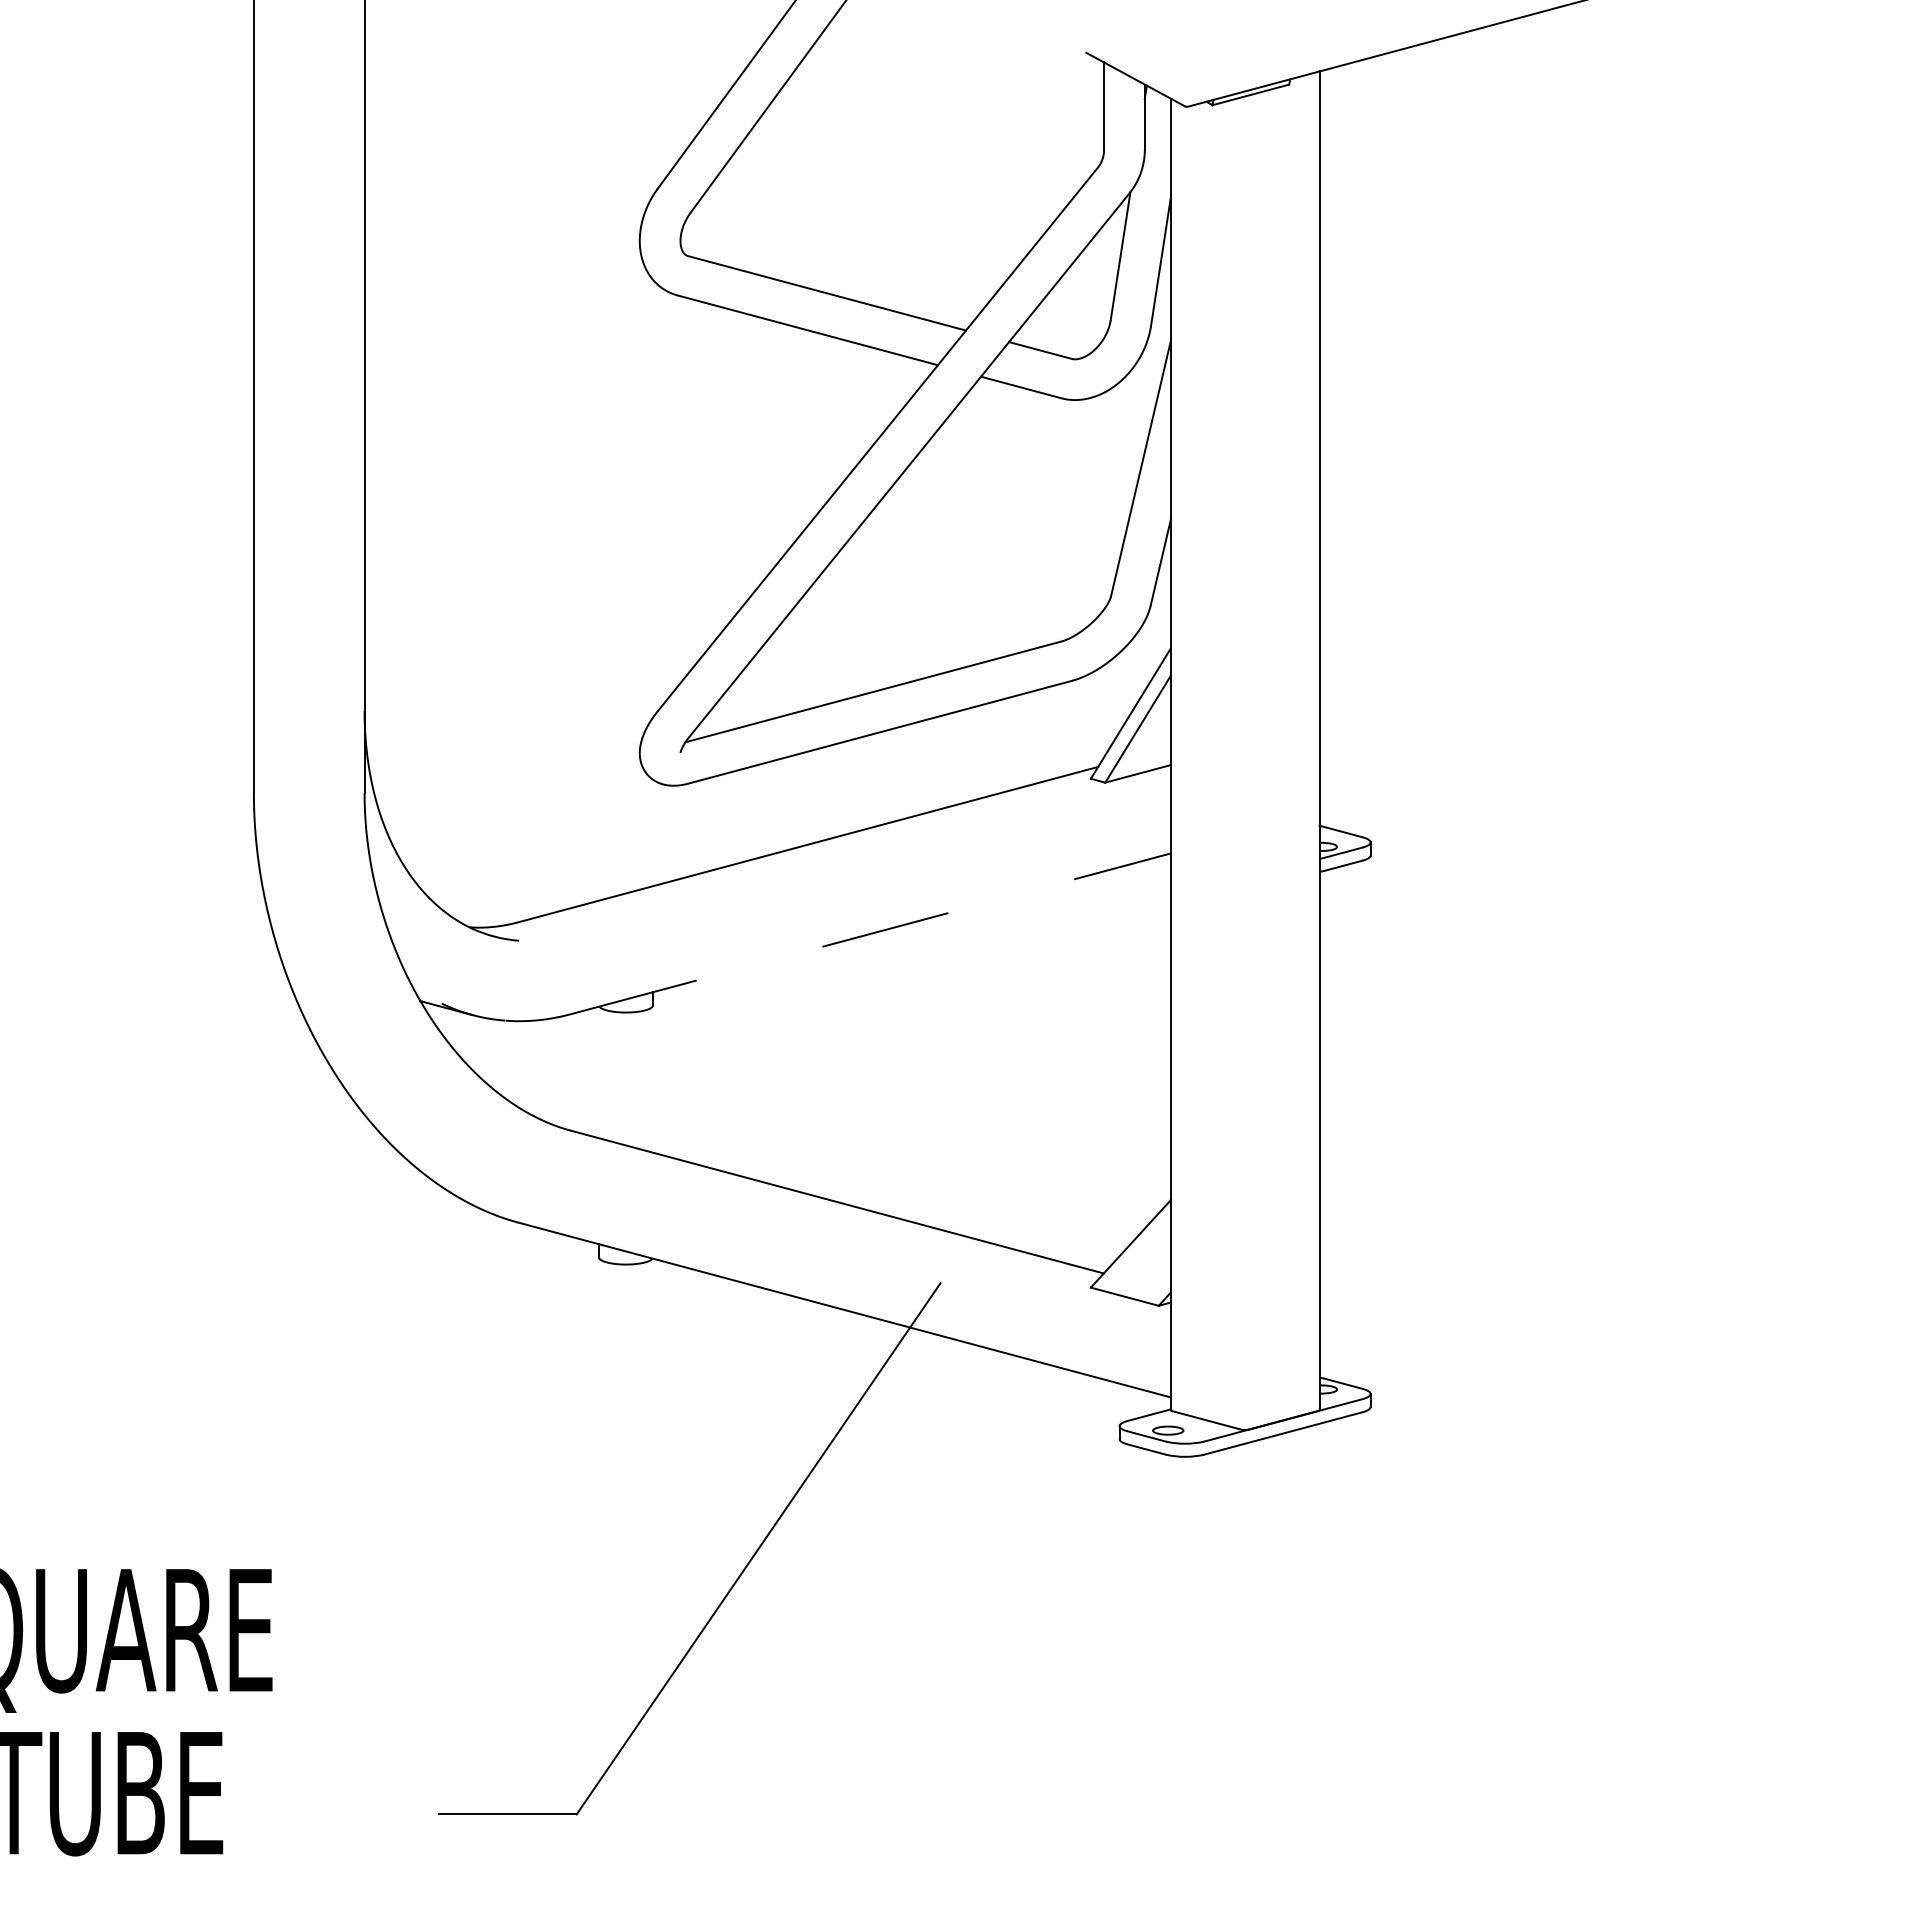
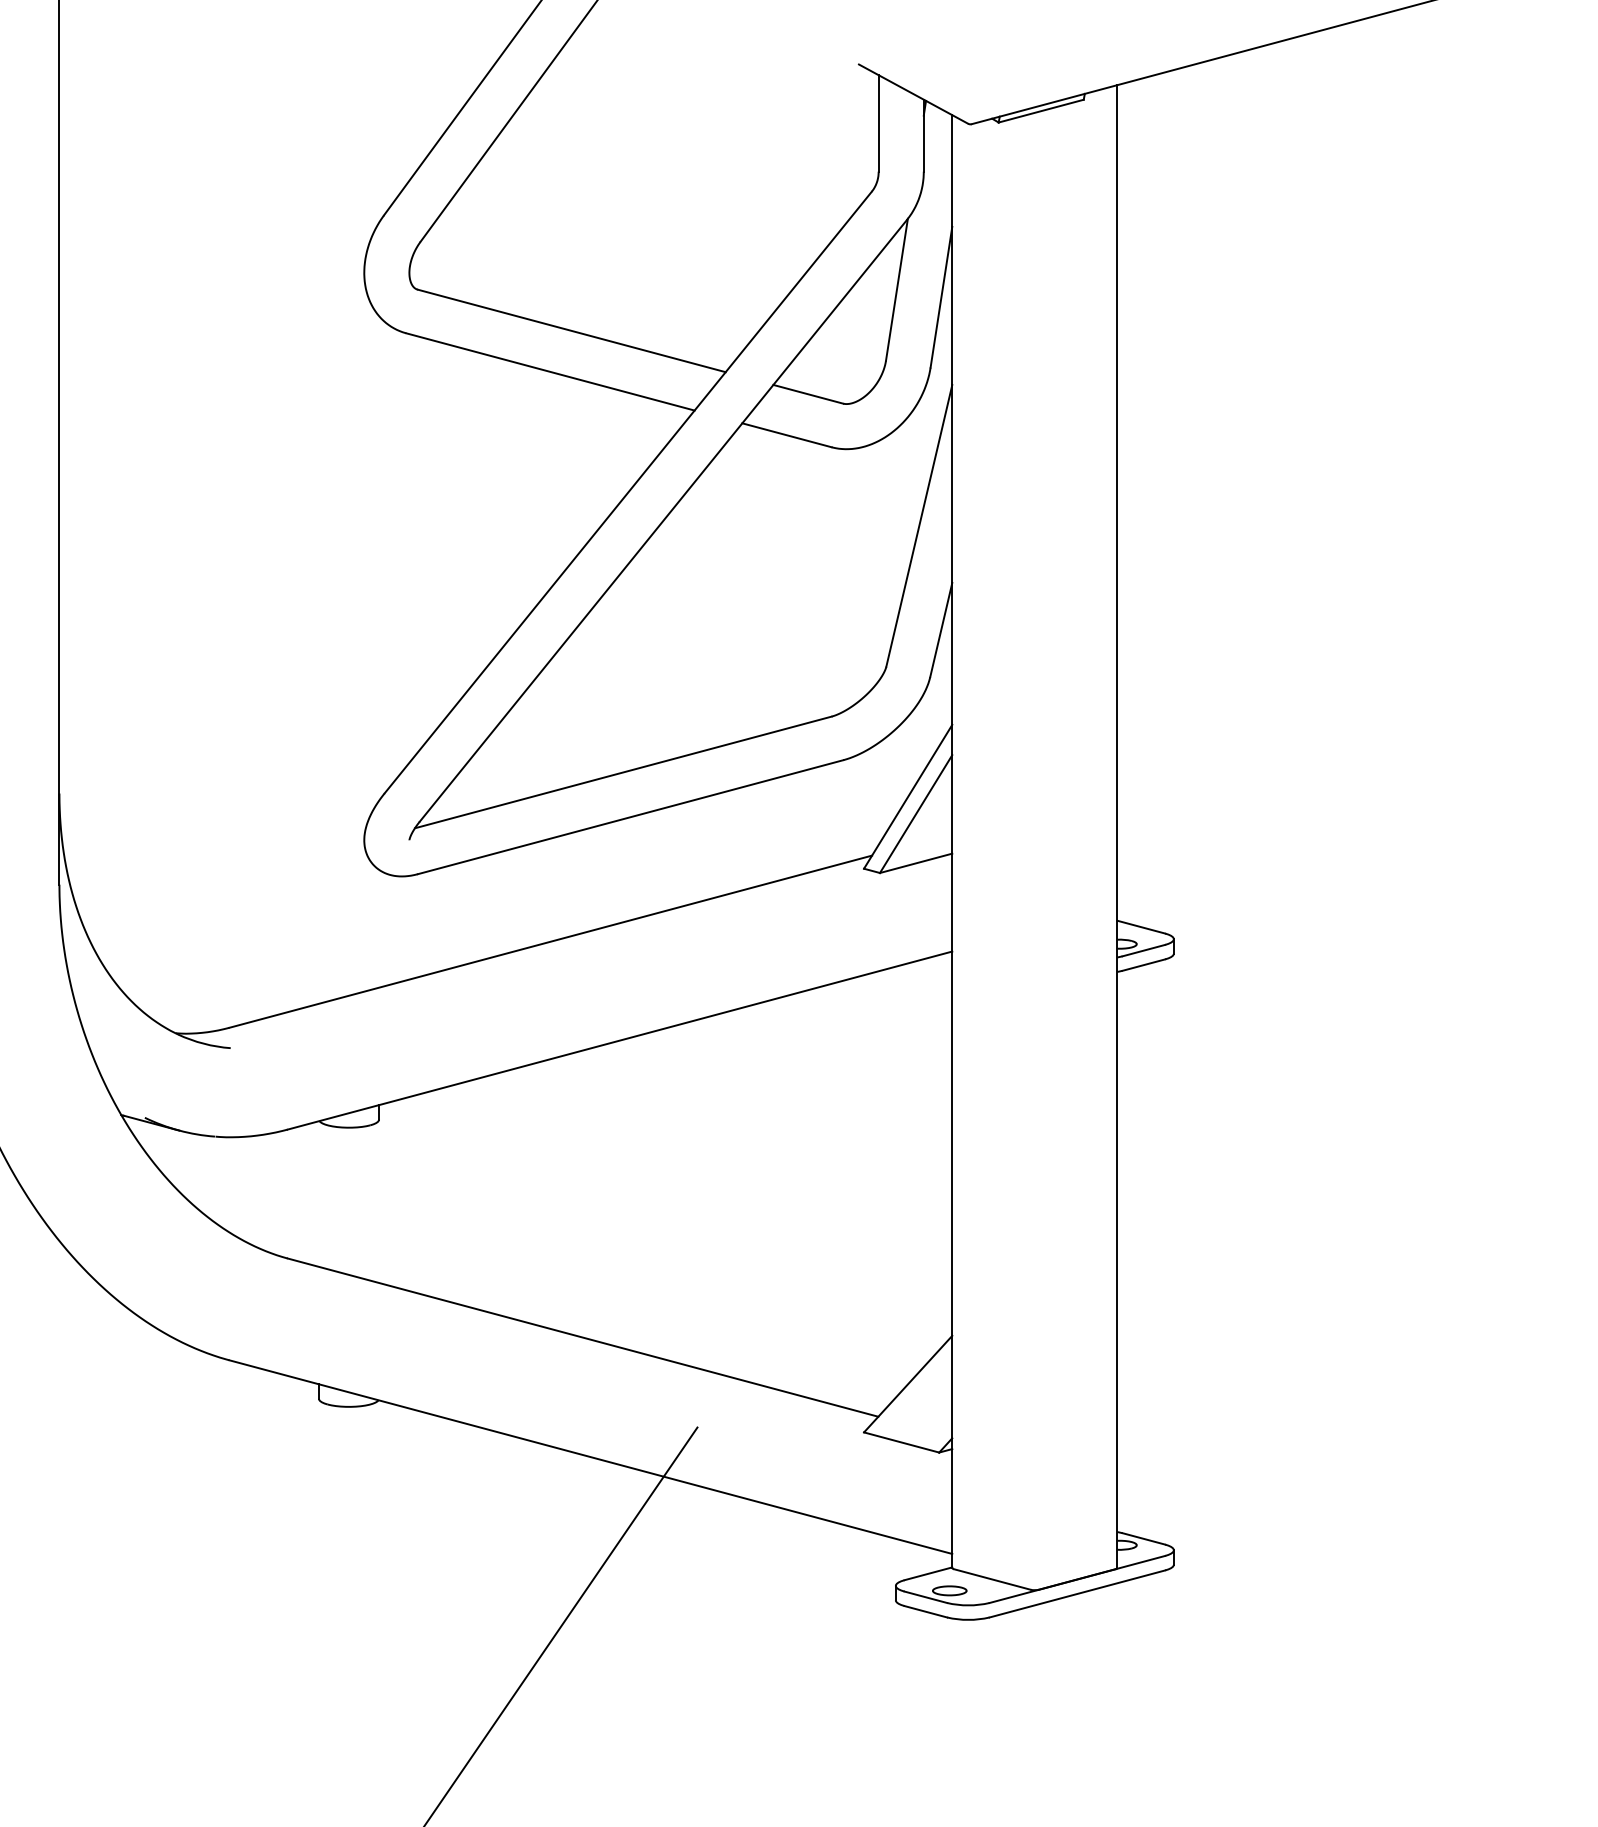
line: (871, 933) -> (620, 1040), dashed -> solid

